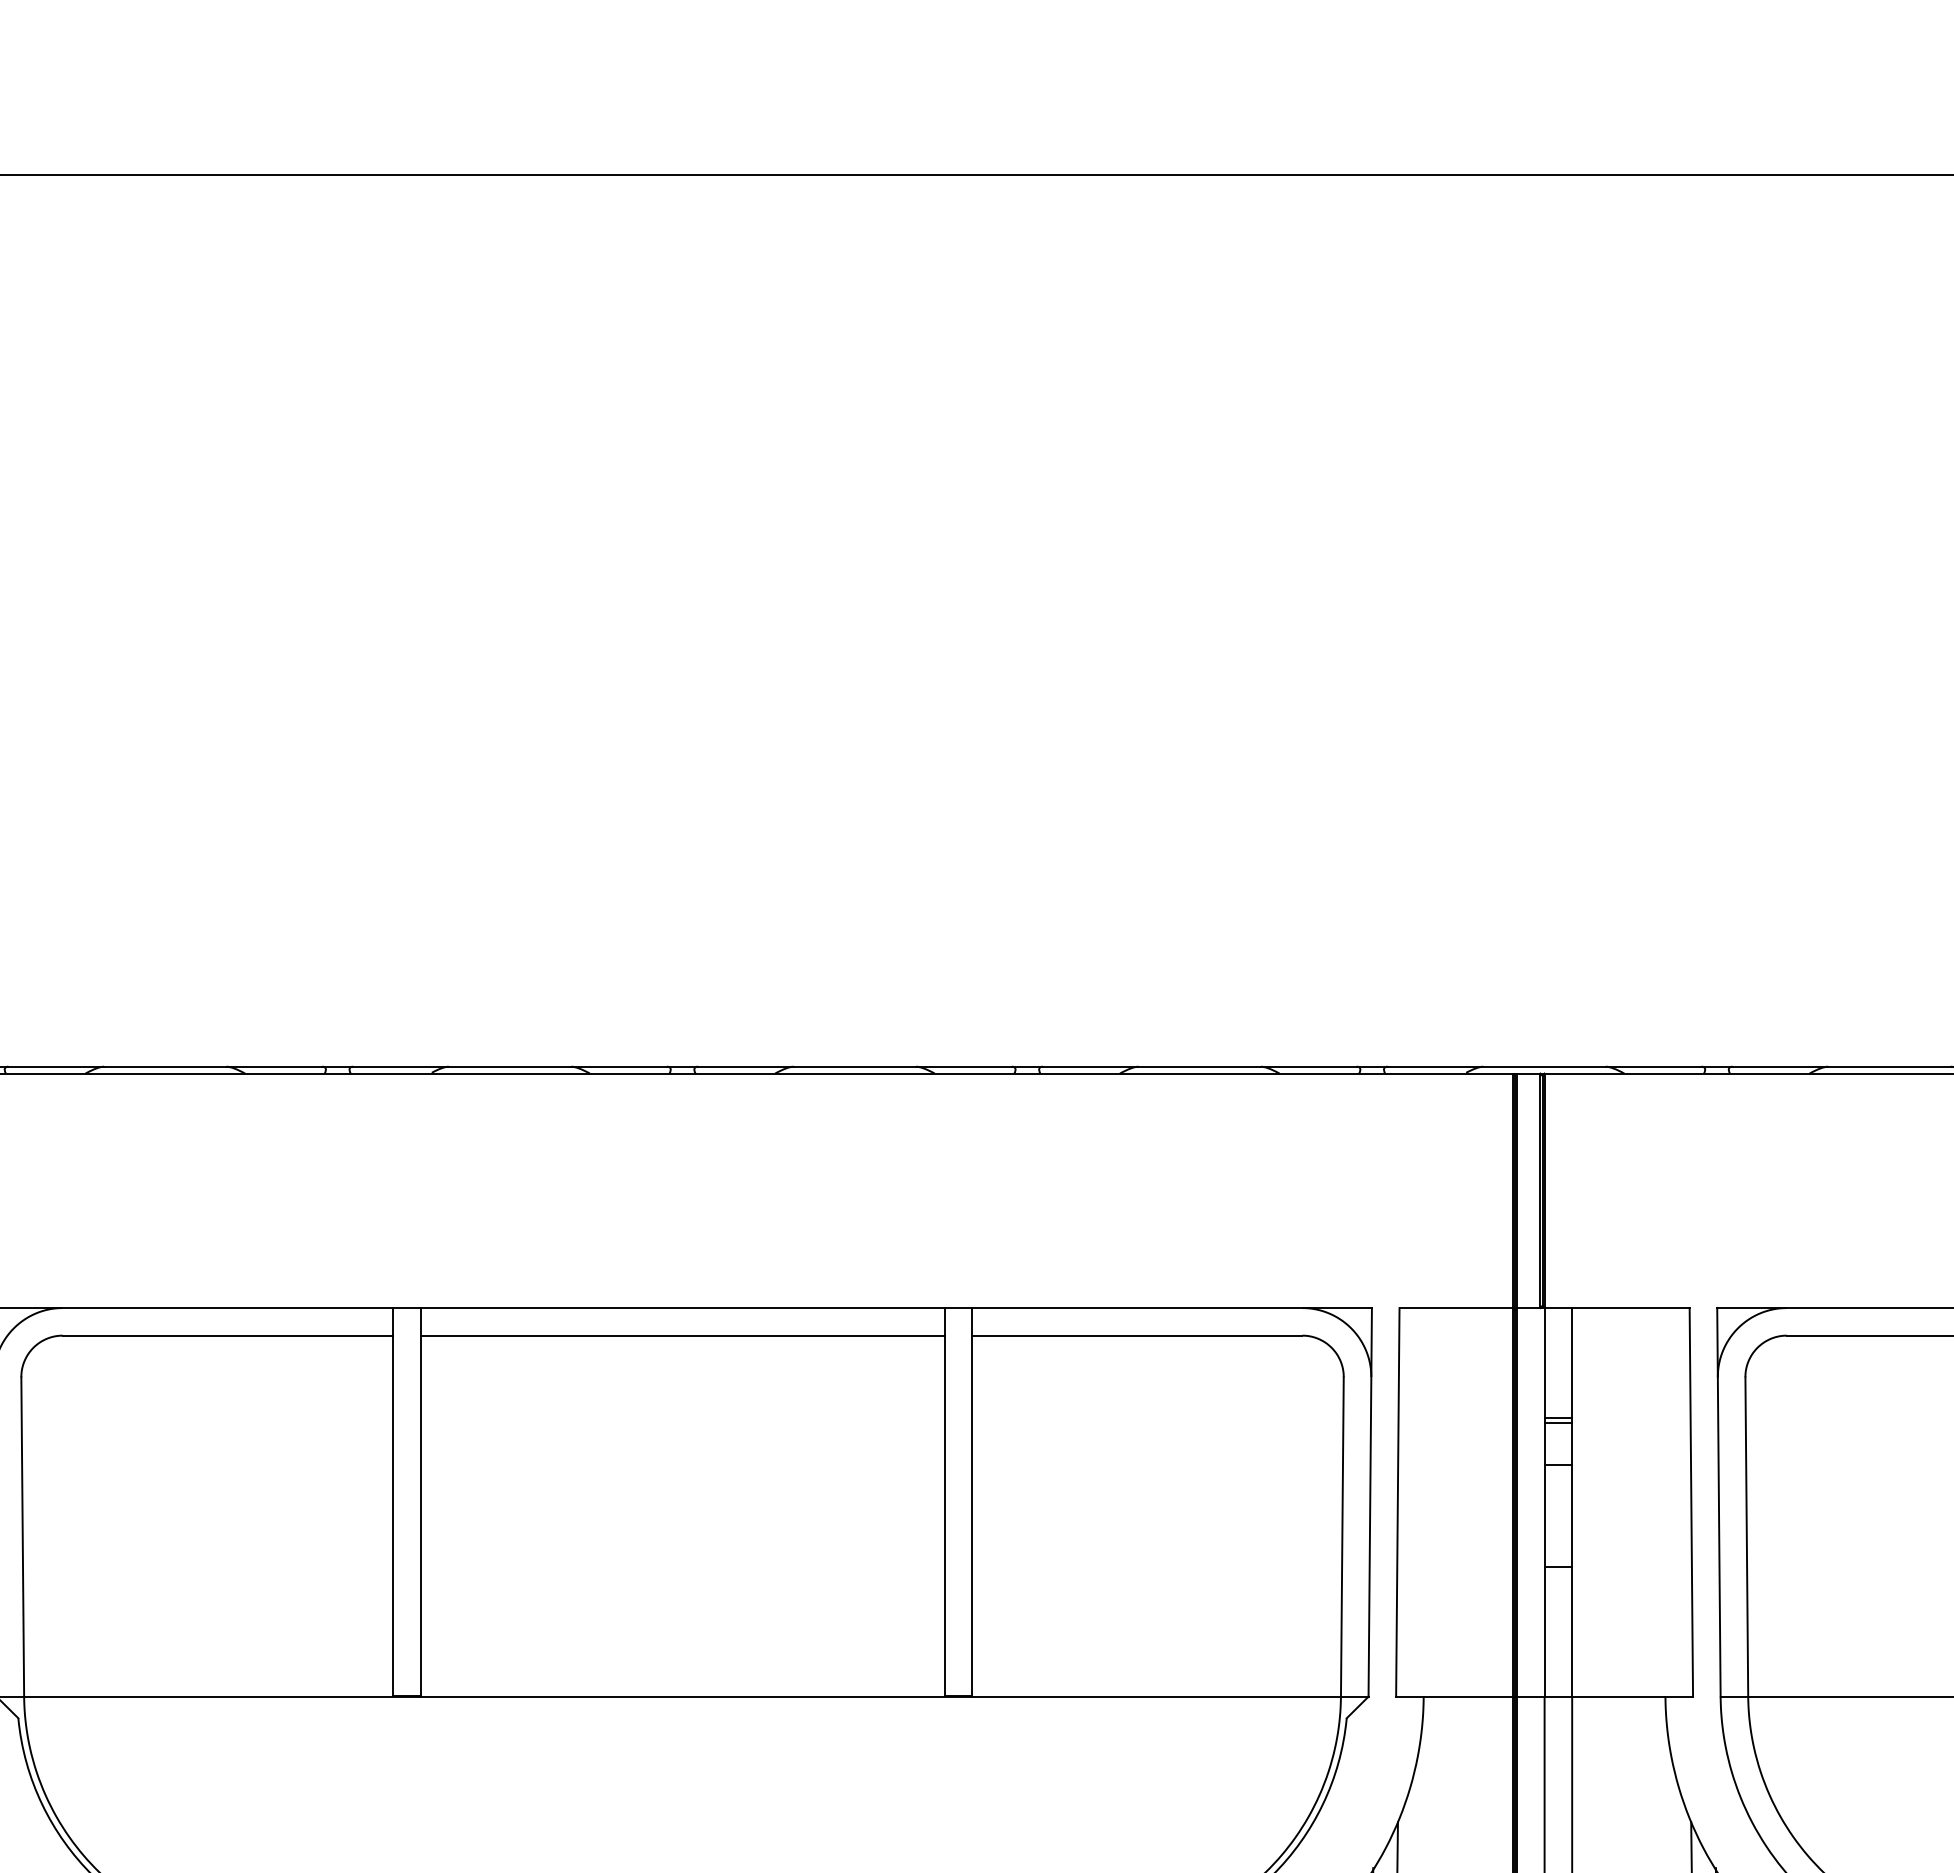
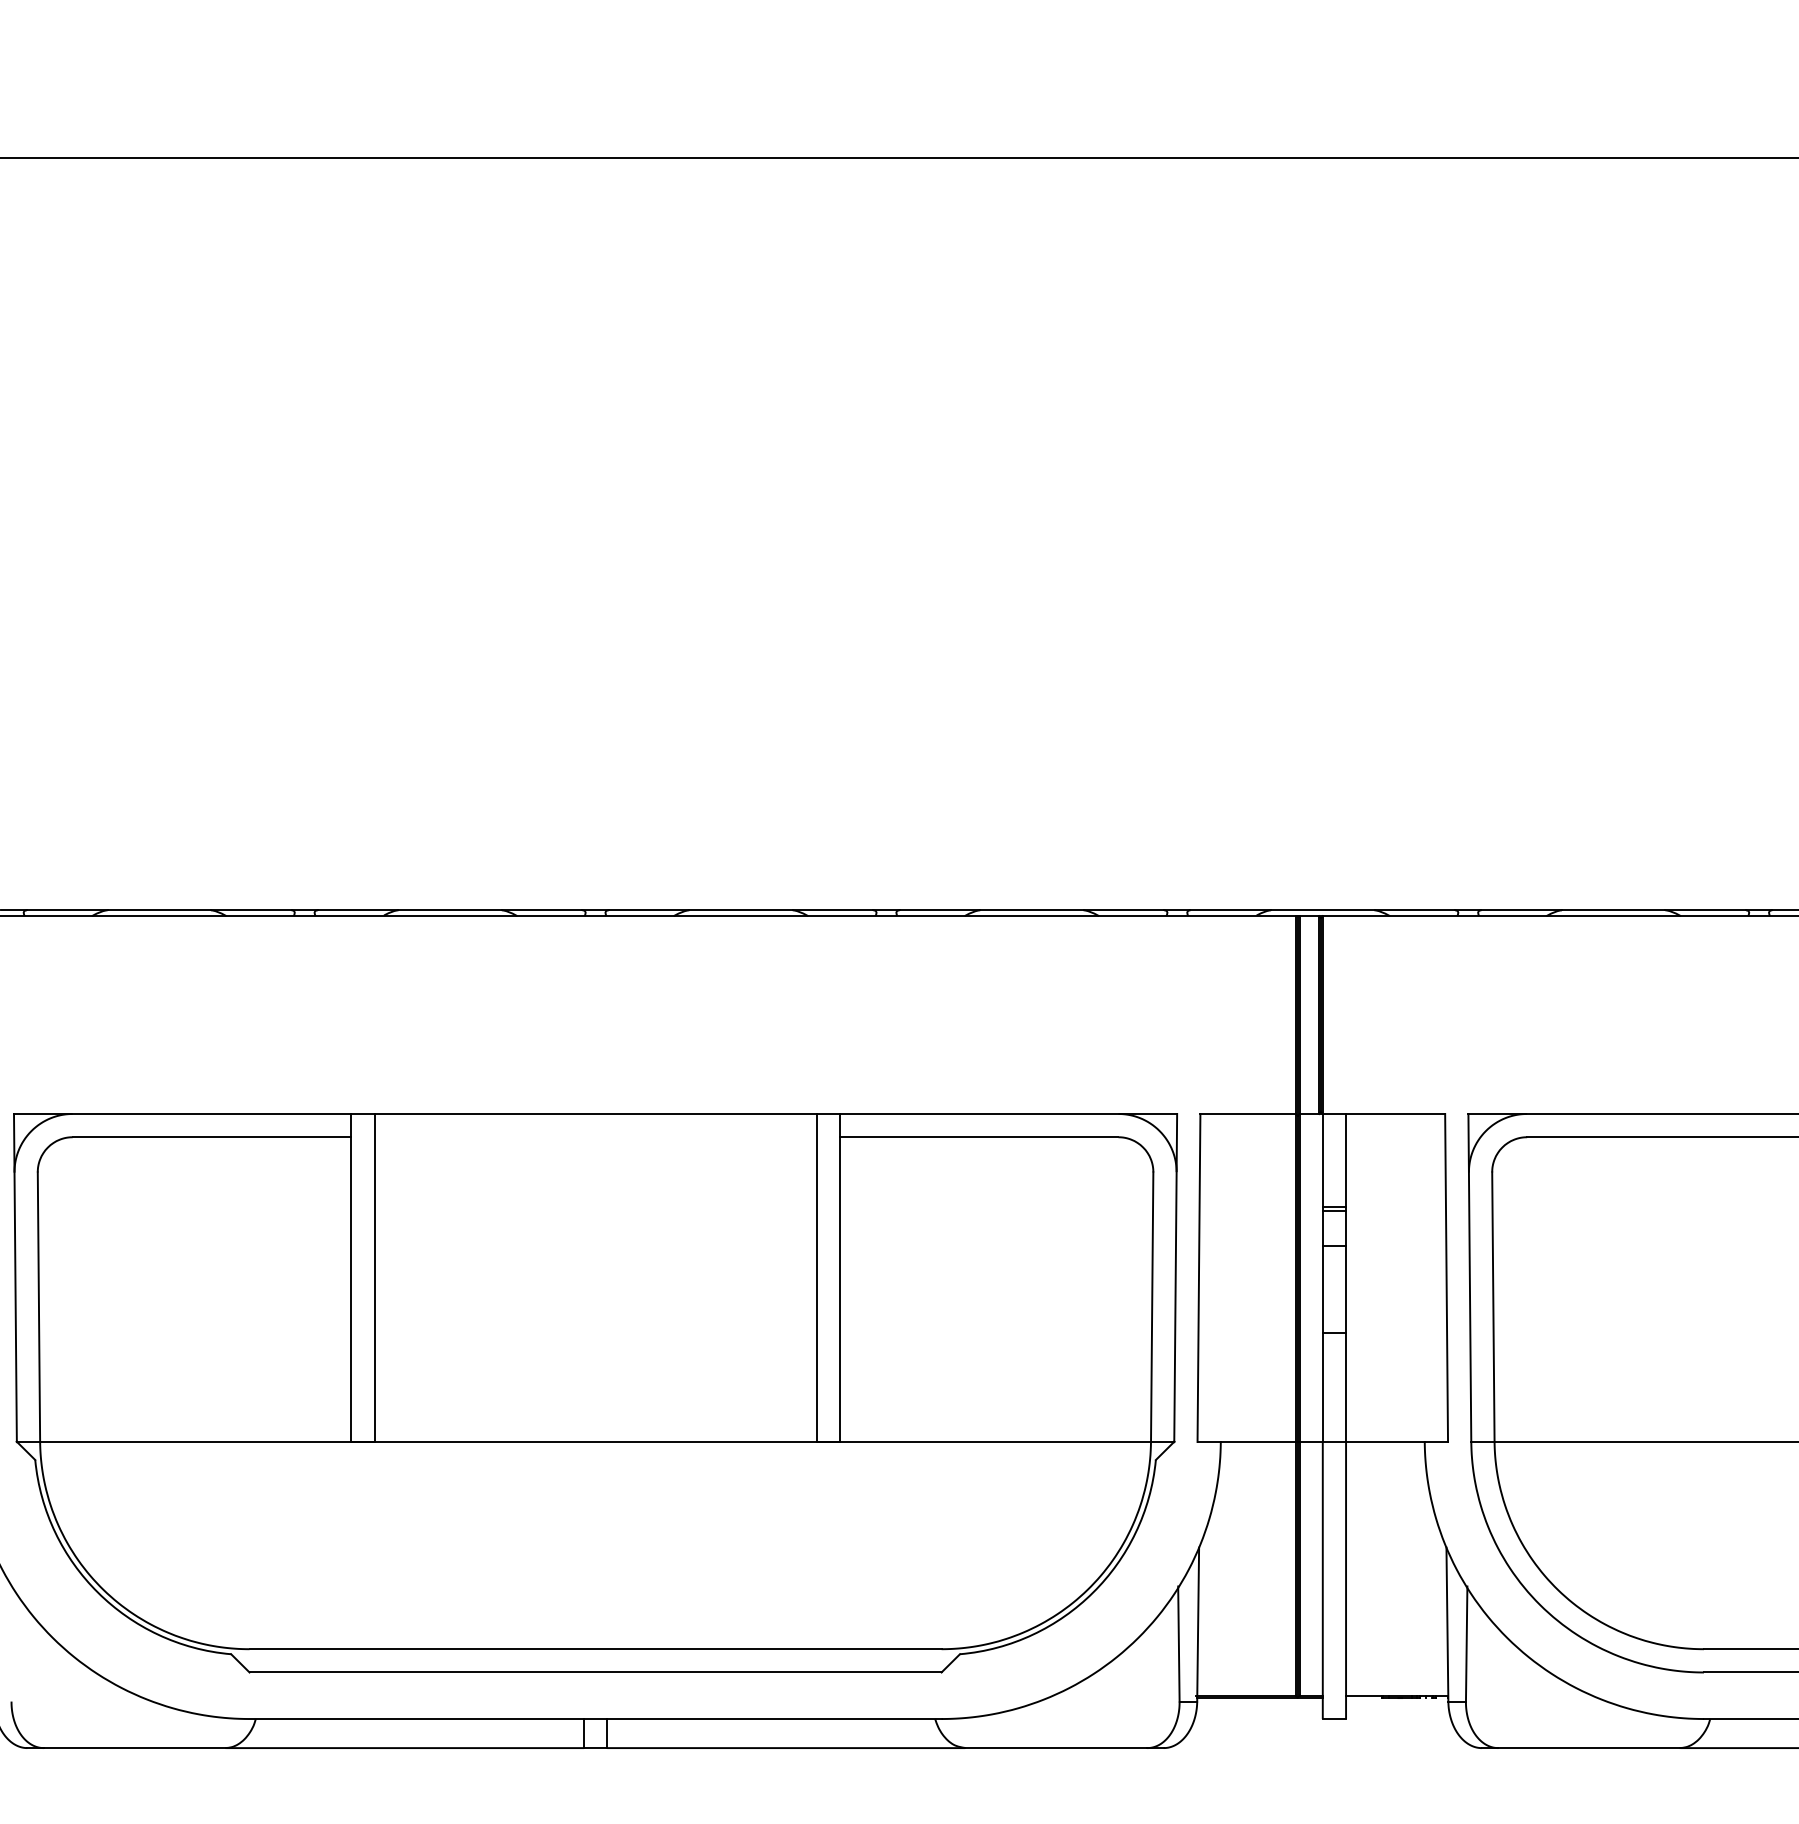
line: (682, 1335) -> (595, 1137), removed

